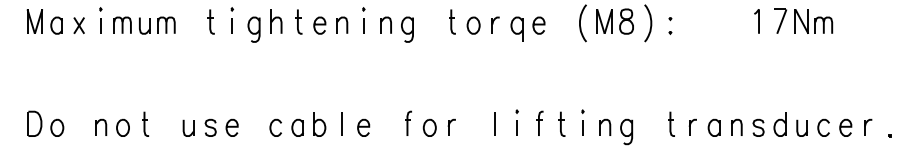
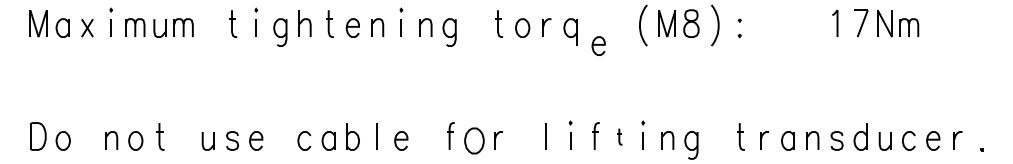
curve: (538, 25) -> (598, 45), moved
part: (561, 123) -> (619, 136), size x0.6
part: (429, 127) -> (473, 140), size x1.4

